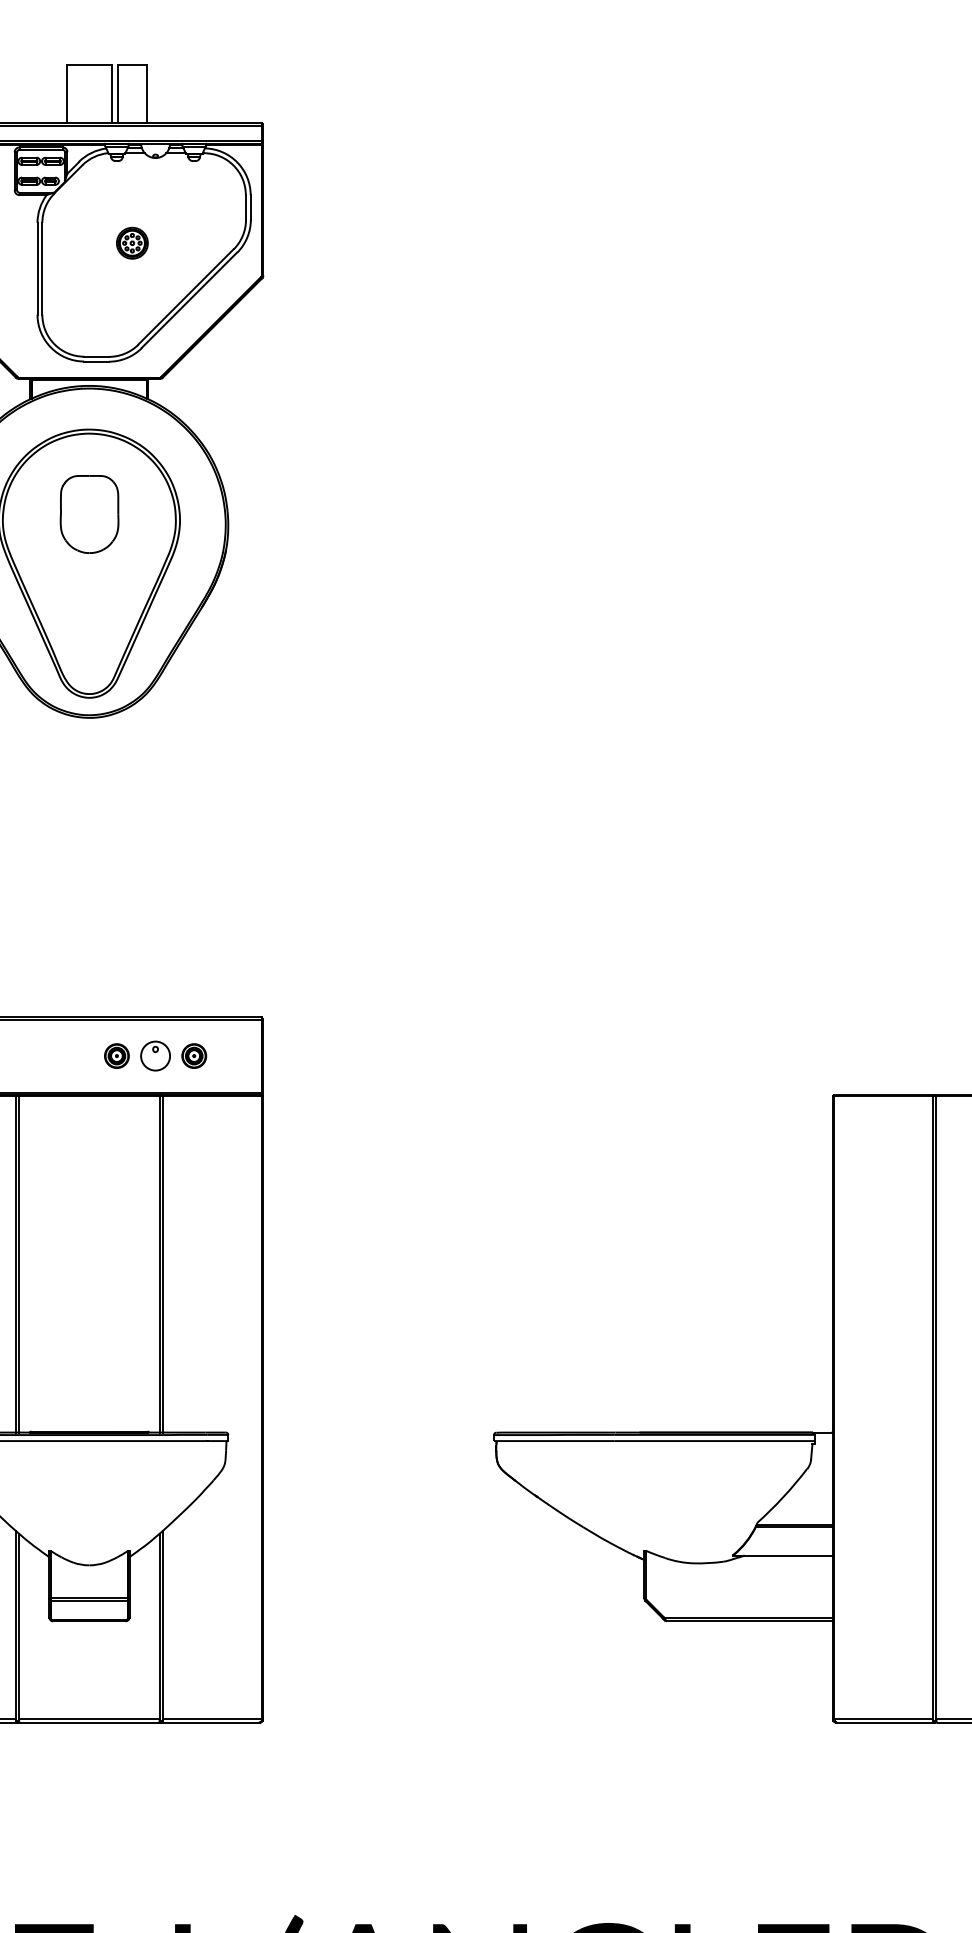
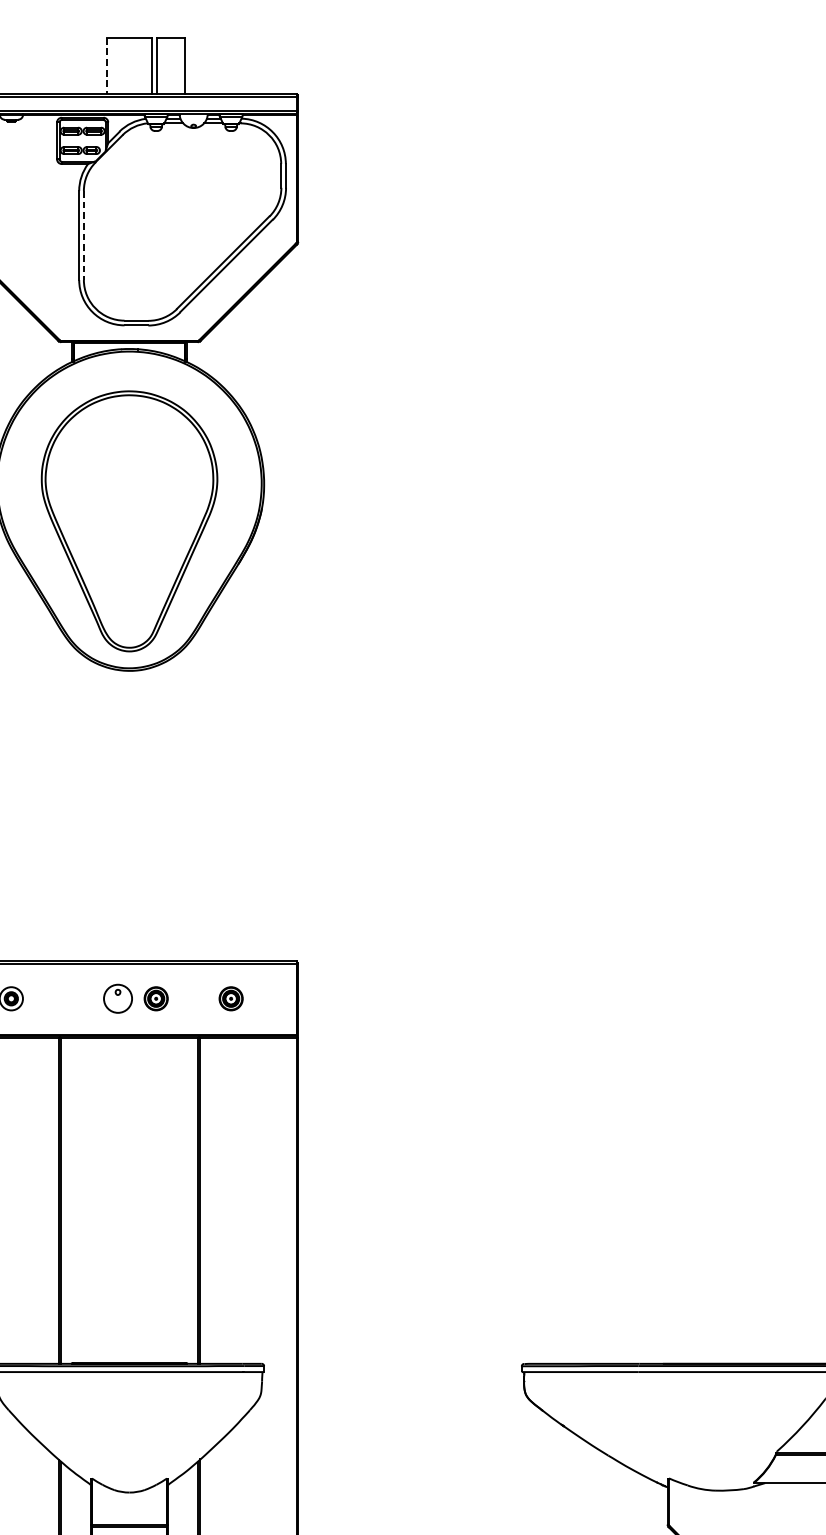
line: (66, 93) -> (107, 65), solid -> dashed
part: (132, 242) -> (171, 209), removed
line: (42, 268) -> (84, 235), solid -> dashed
part: (89, 514) -> (129, 473), removed
part: (155, 1055) -> (117, 998), moved

